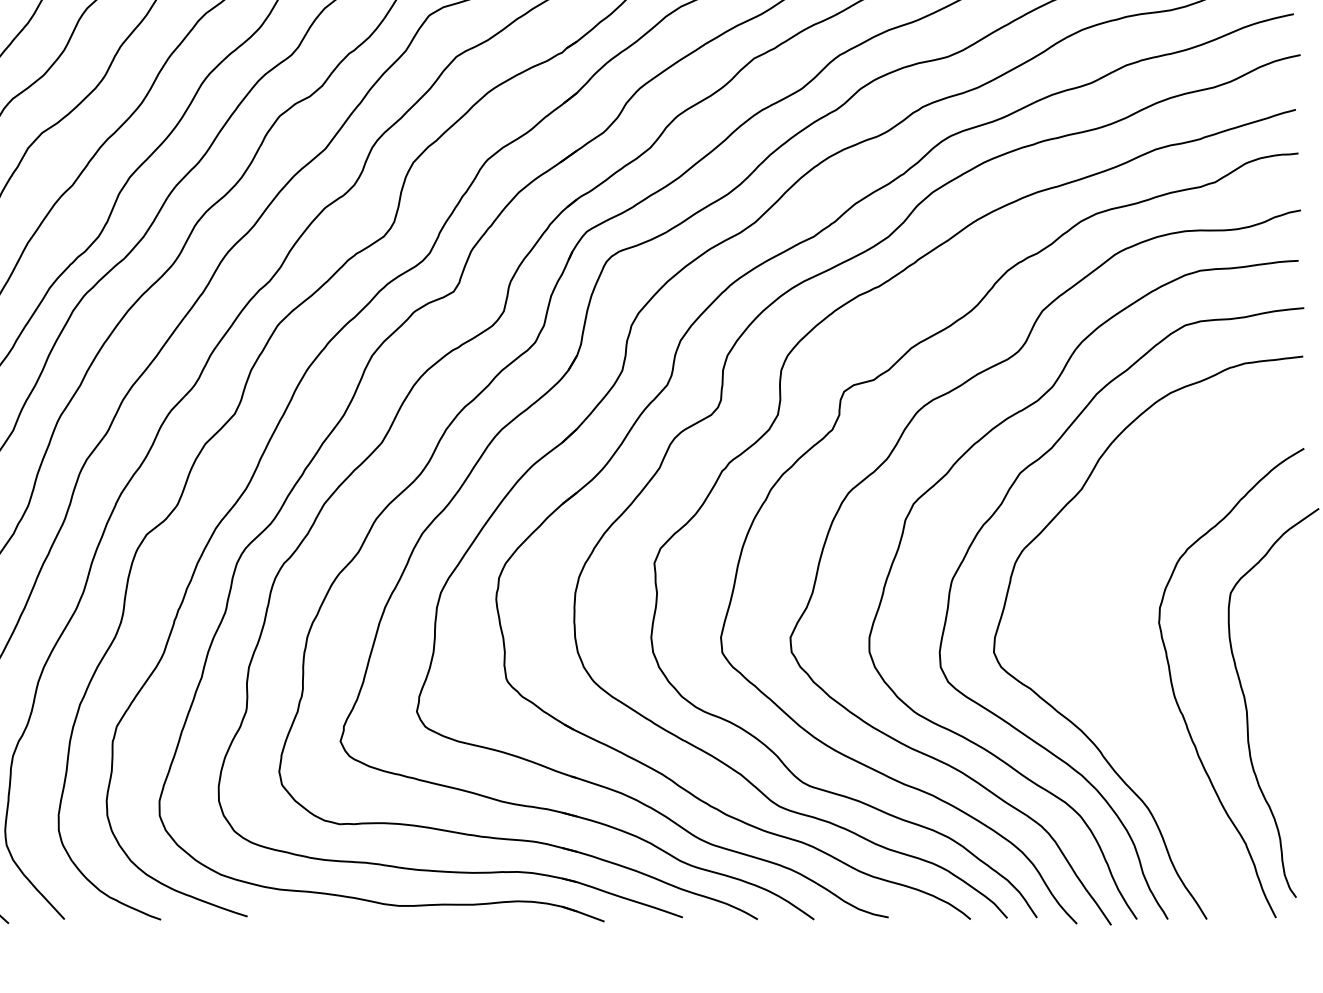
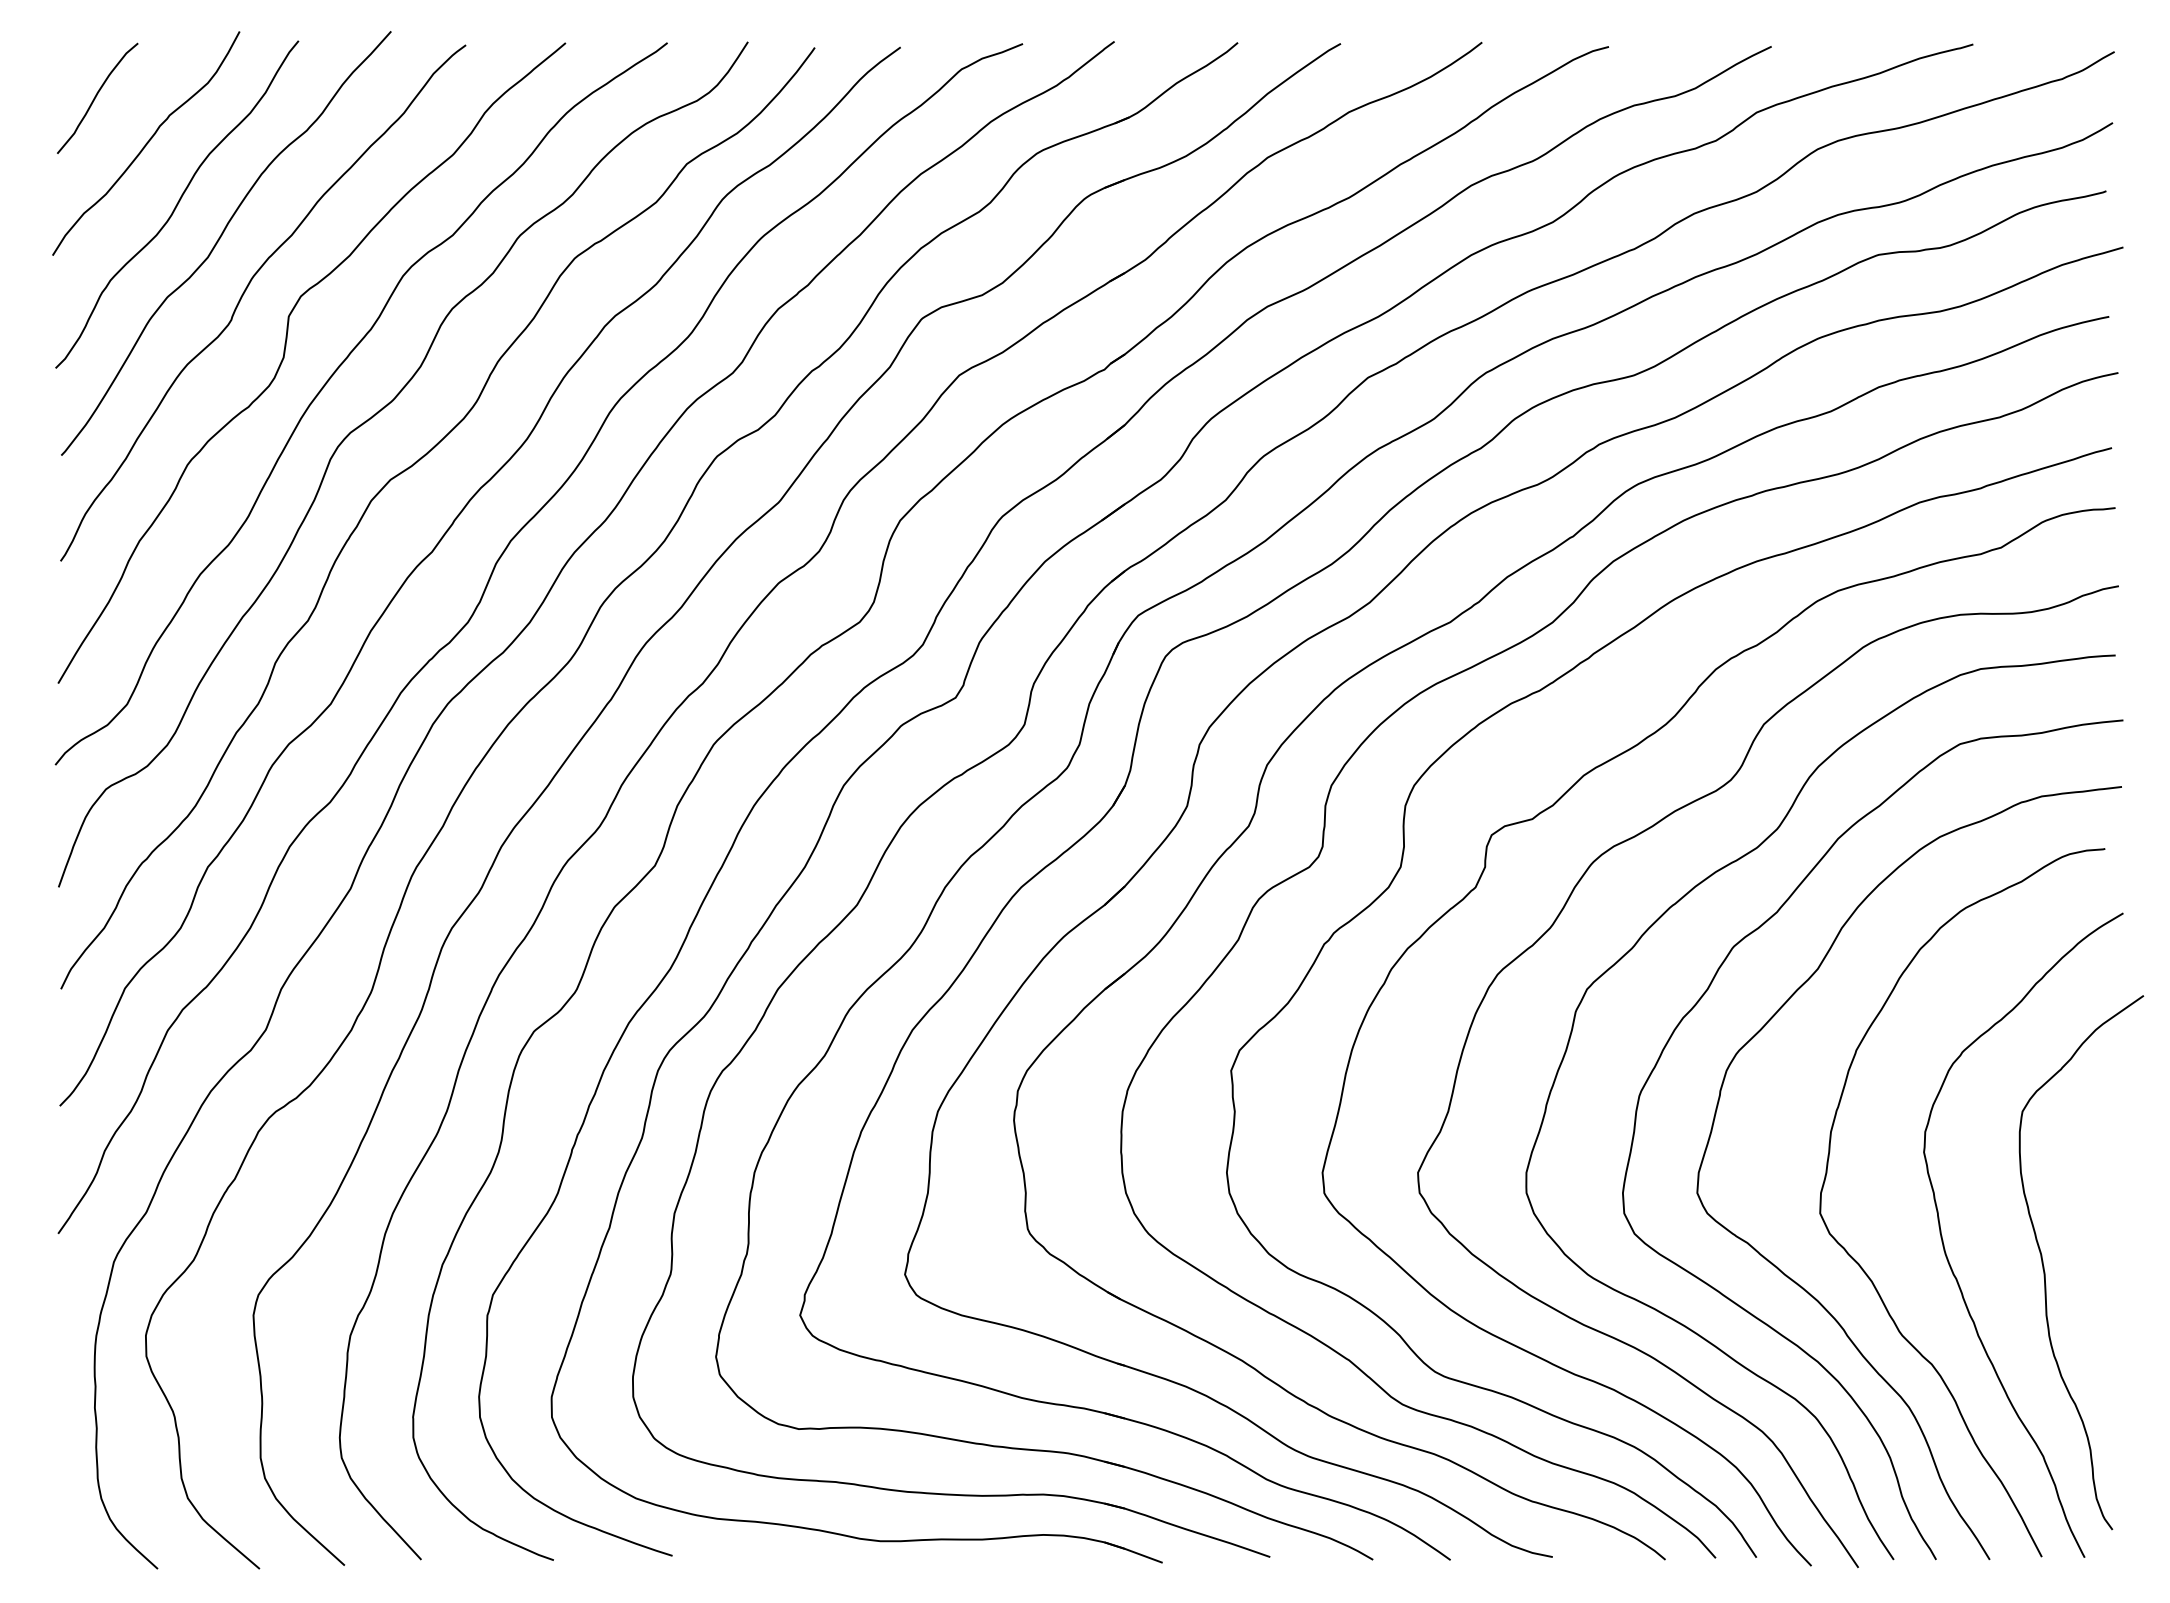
curve: (1117, 710) -> (1866, 1272), added

